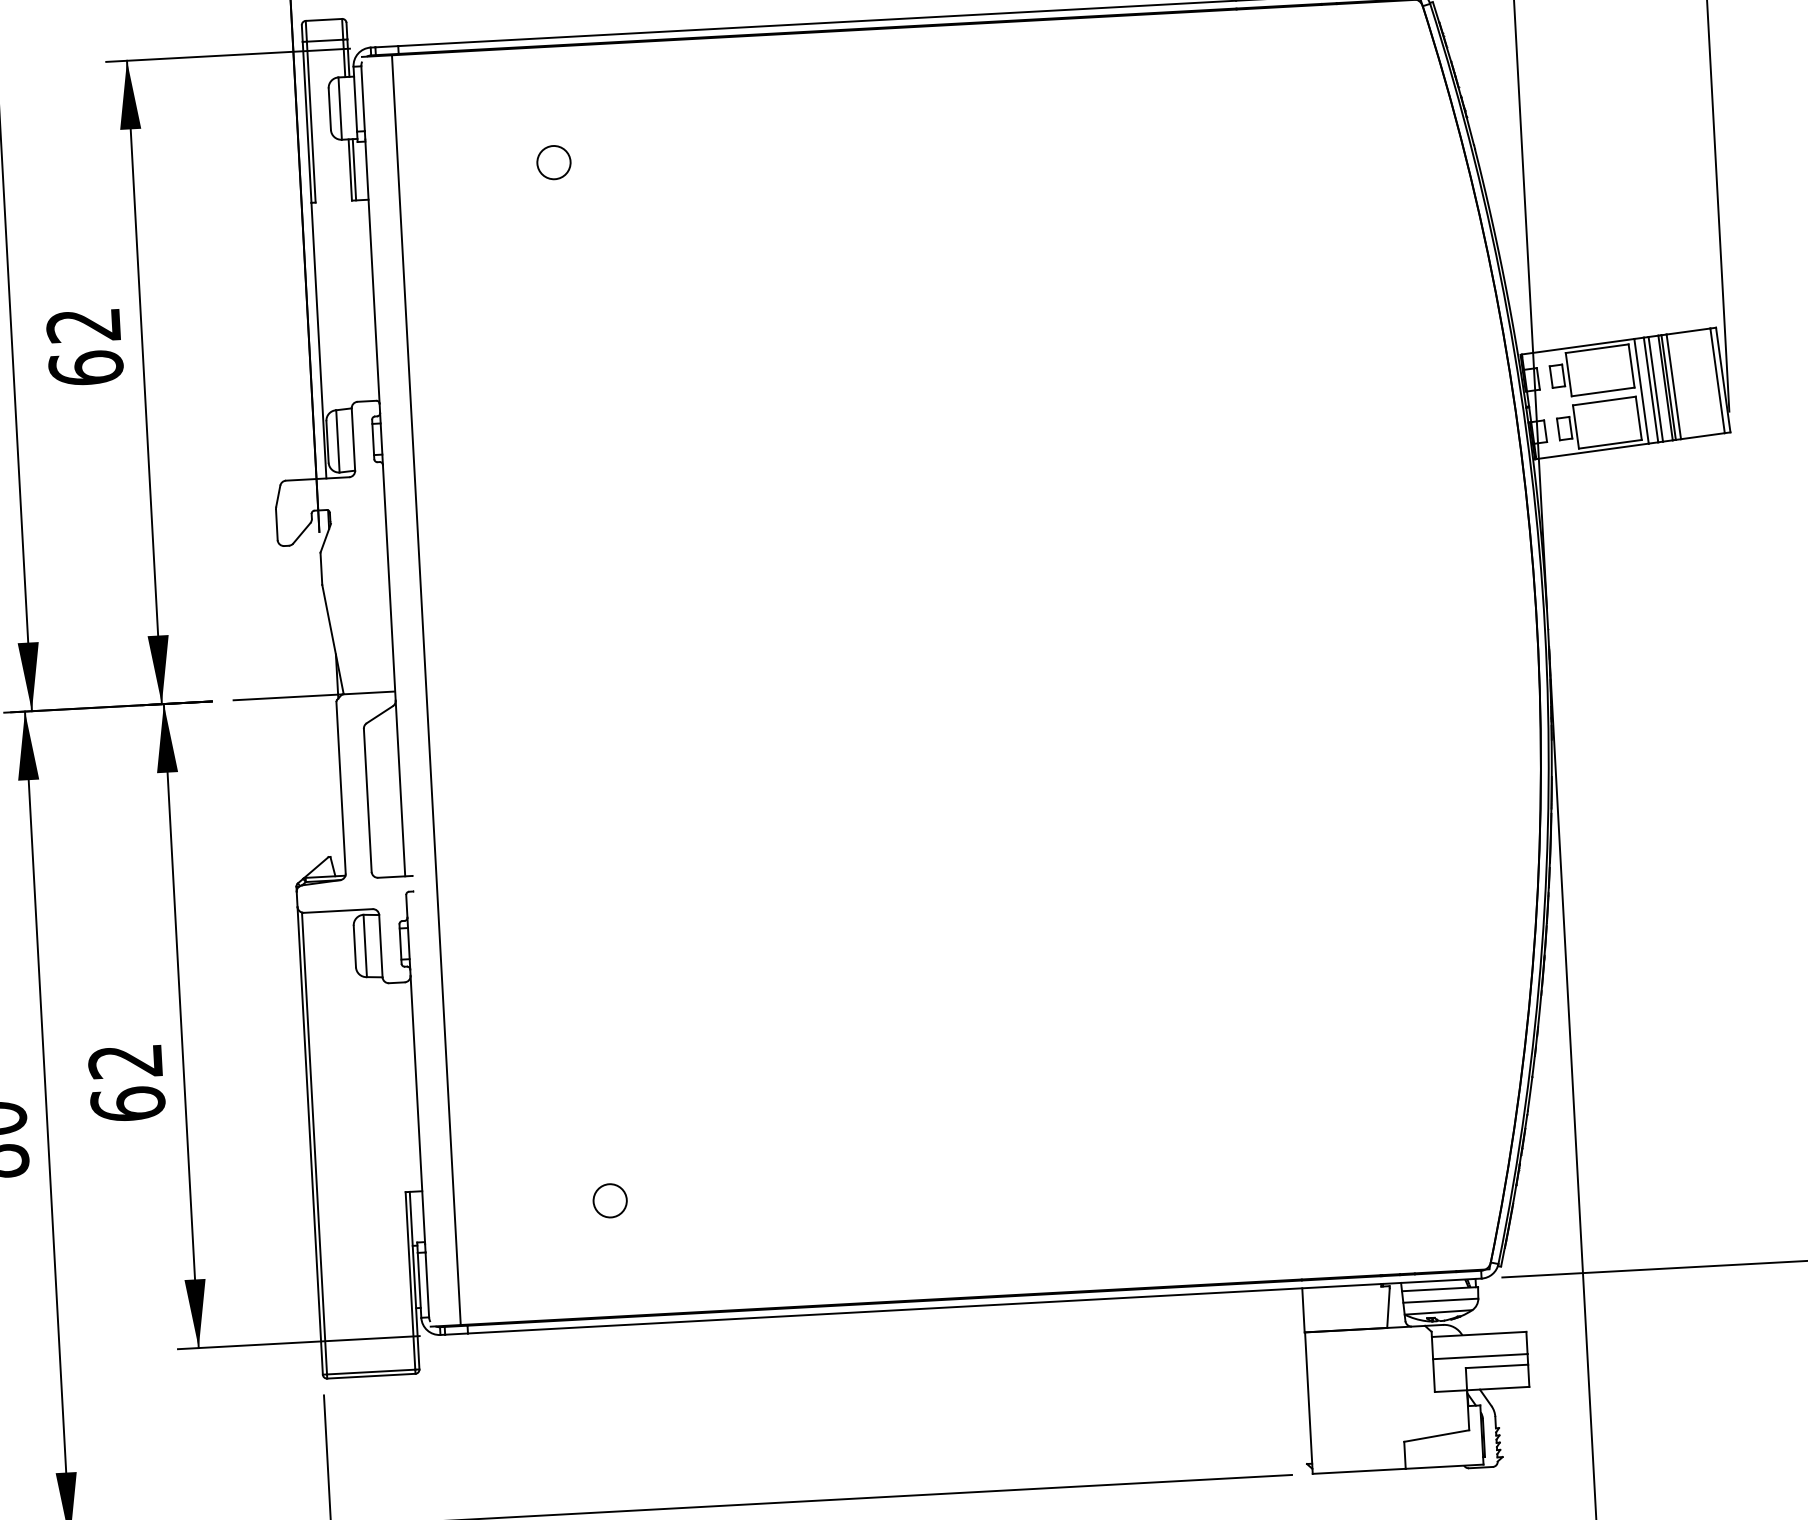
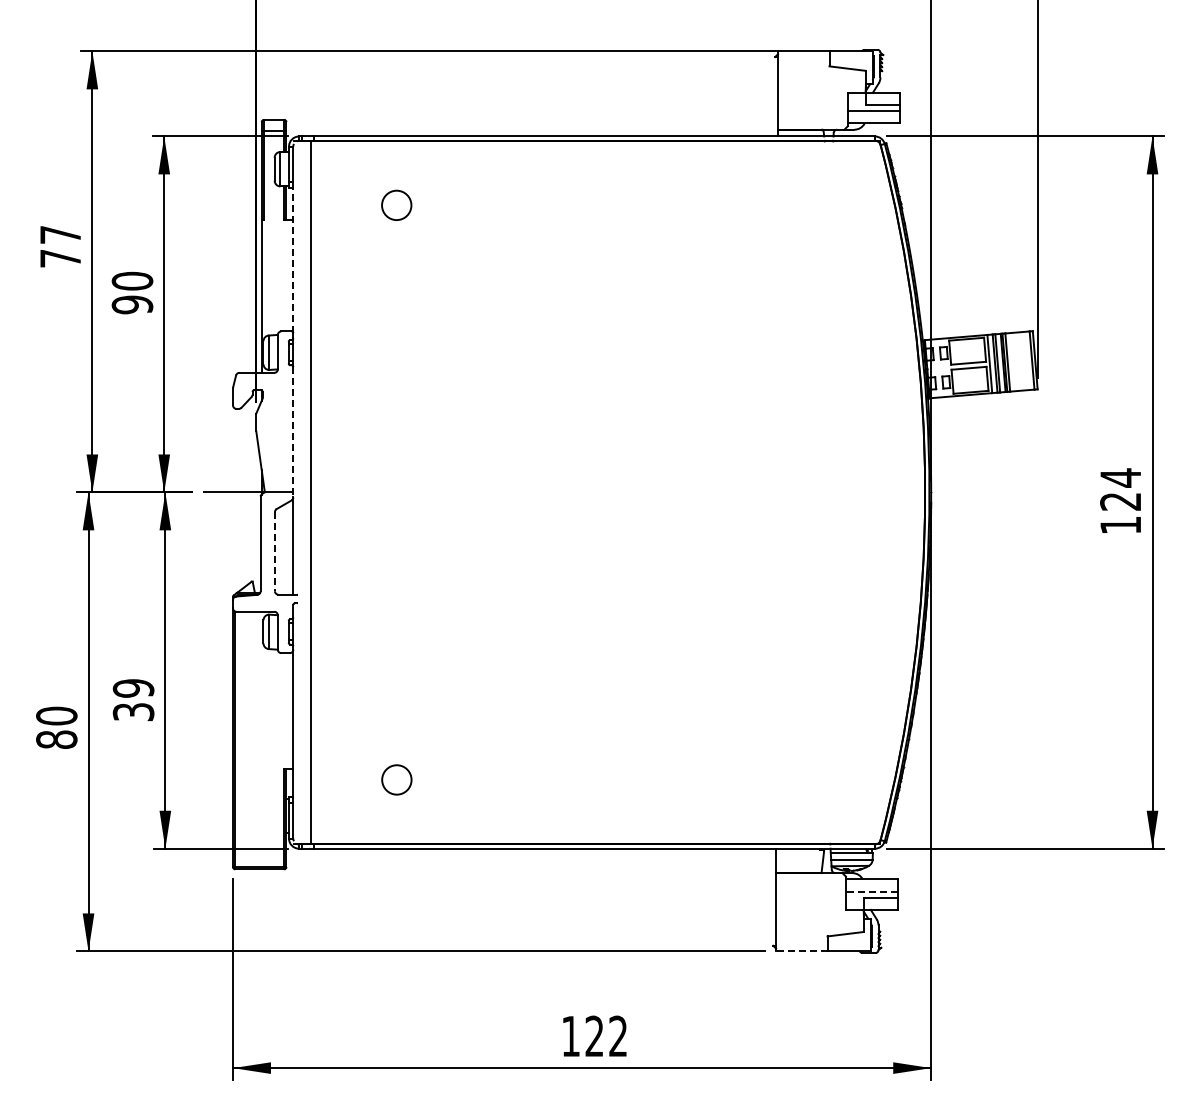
circle: (553, 162) -> (396, 205), size x1.6
line: (372, 270) -> (293, 259), solid -> dashed
text: (84, 345) -> (132, 292), 62 -> 90
line: (389, 583) -> (293, 432), solid -> dashed
line: (366, 800) -> (274, 551), solid -> dashed
text: (126, 1083) -> (133, 700), 62 -> 39
circle: (609, 1200) -> (396, 779), size x1.6
line: (1479, 1356) -> (871, 891), solid -> dashed
line: (1358, 1471) -> (801, 951), solid -> dashed

